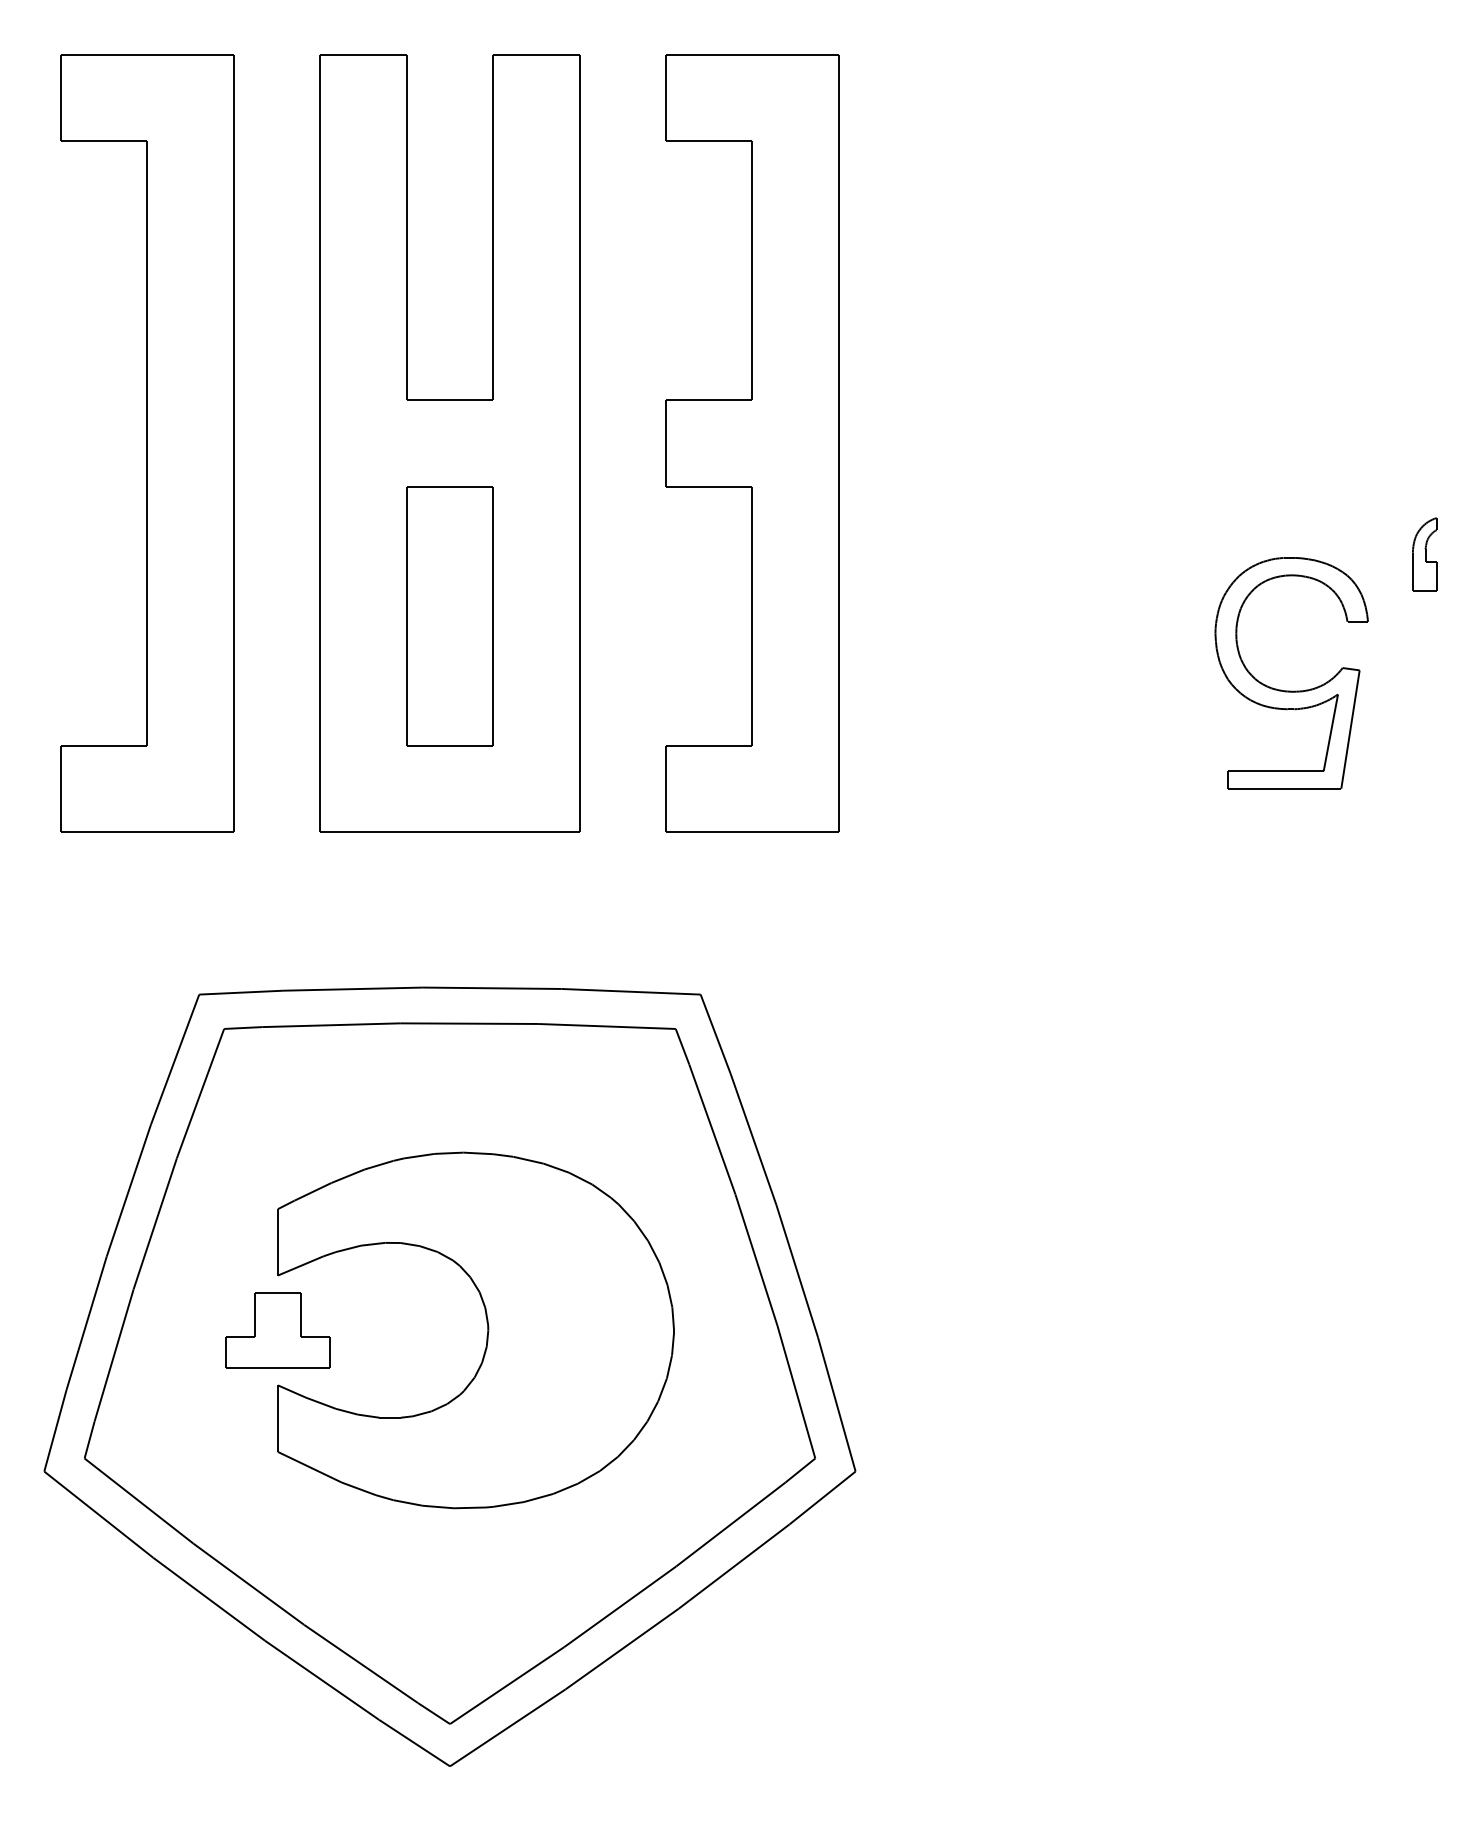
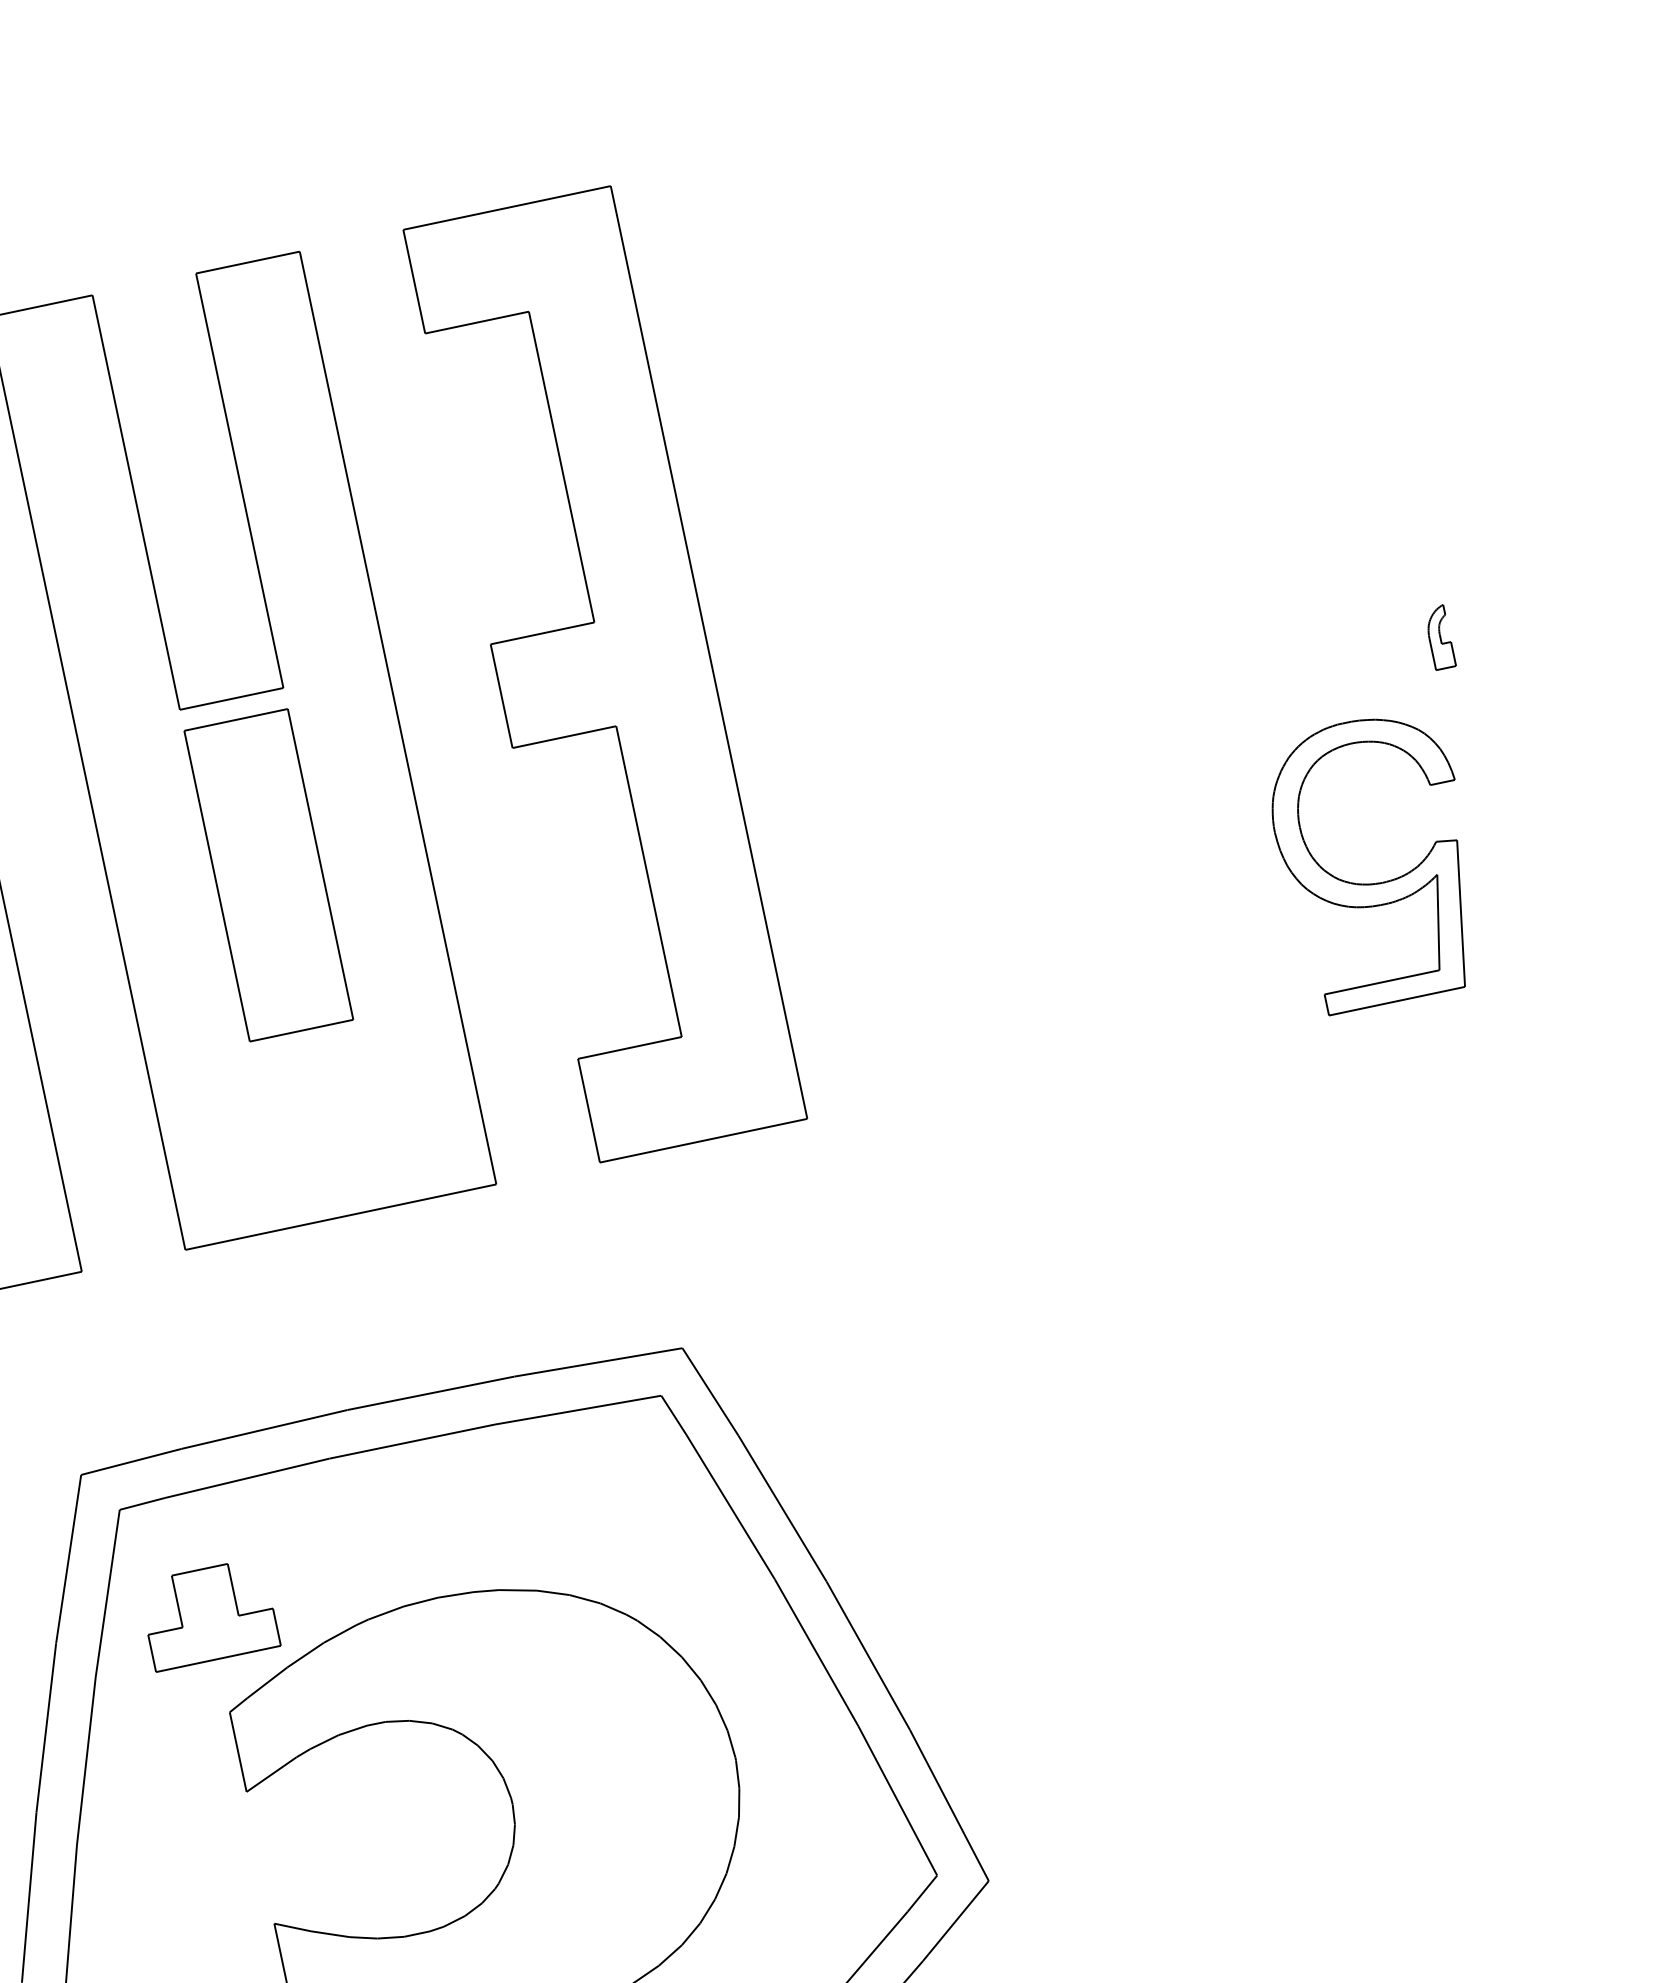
part: (1424, 554) -> (1439, 637), size x0.7
part: (449, 616) -> (268, 875), moved
part: (1291, 690) -> (1380, 881), moved
part: (277, 1330) -> (208, 1614), moved

